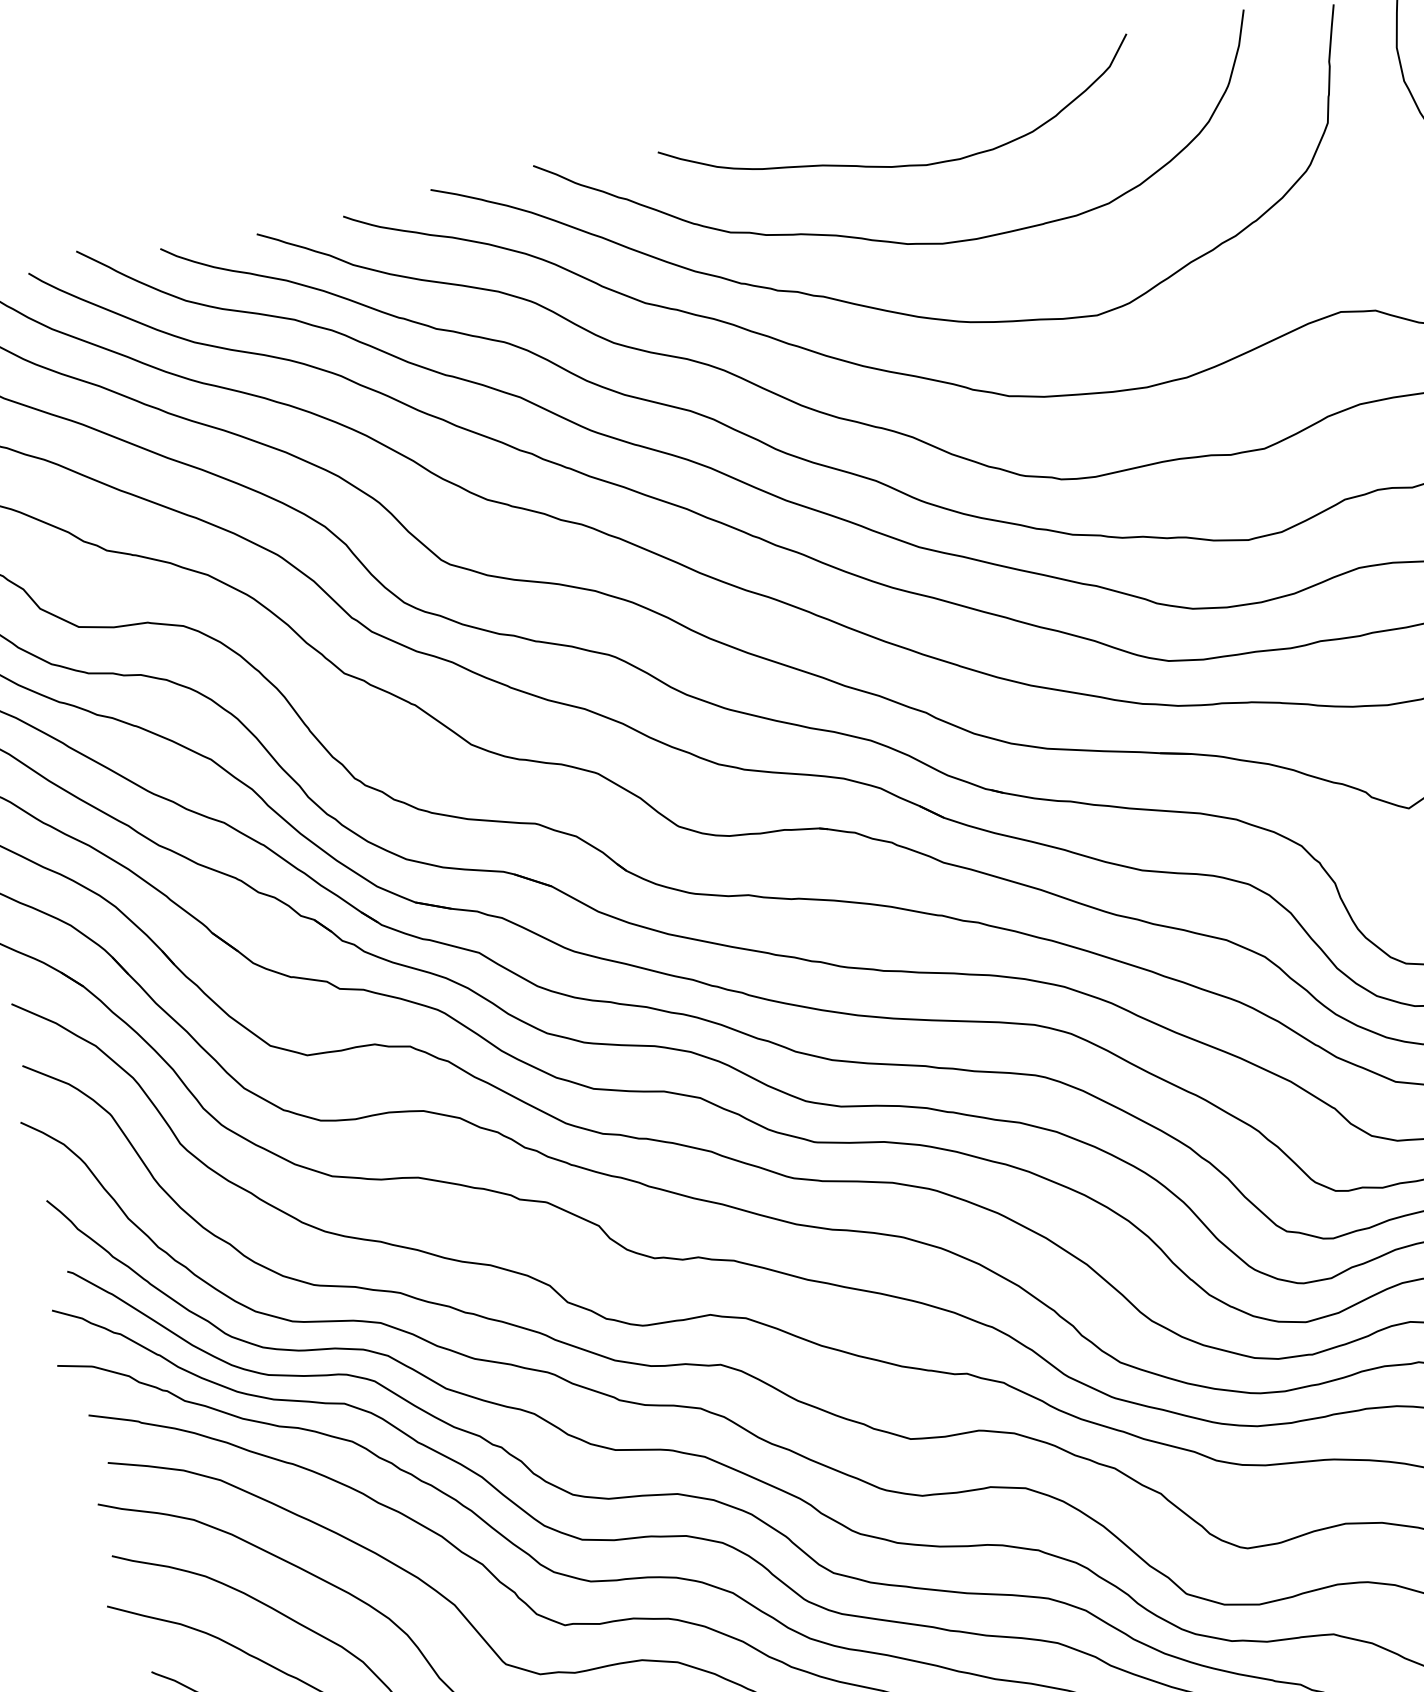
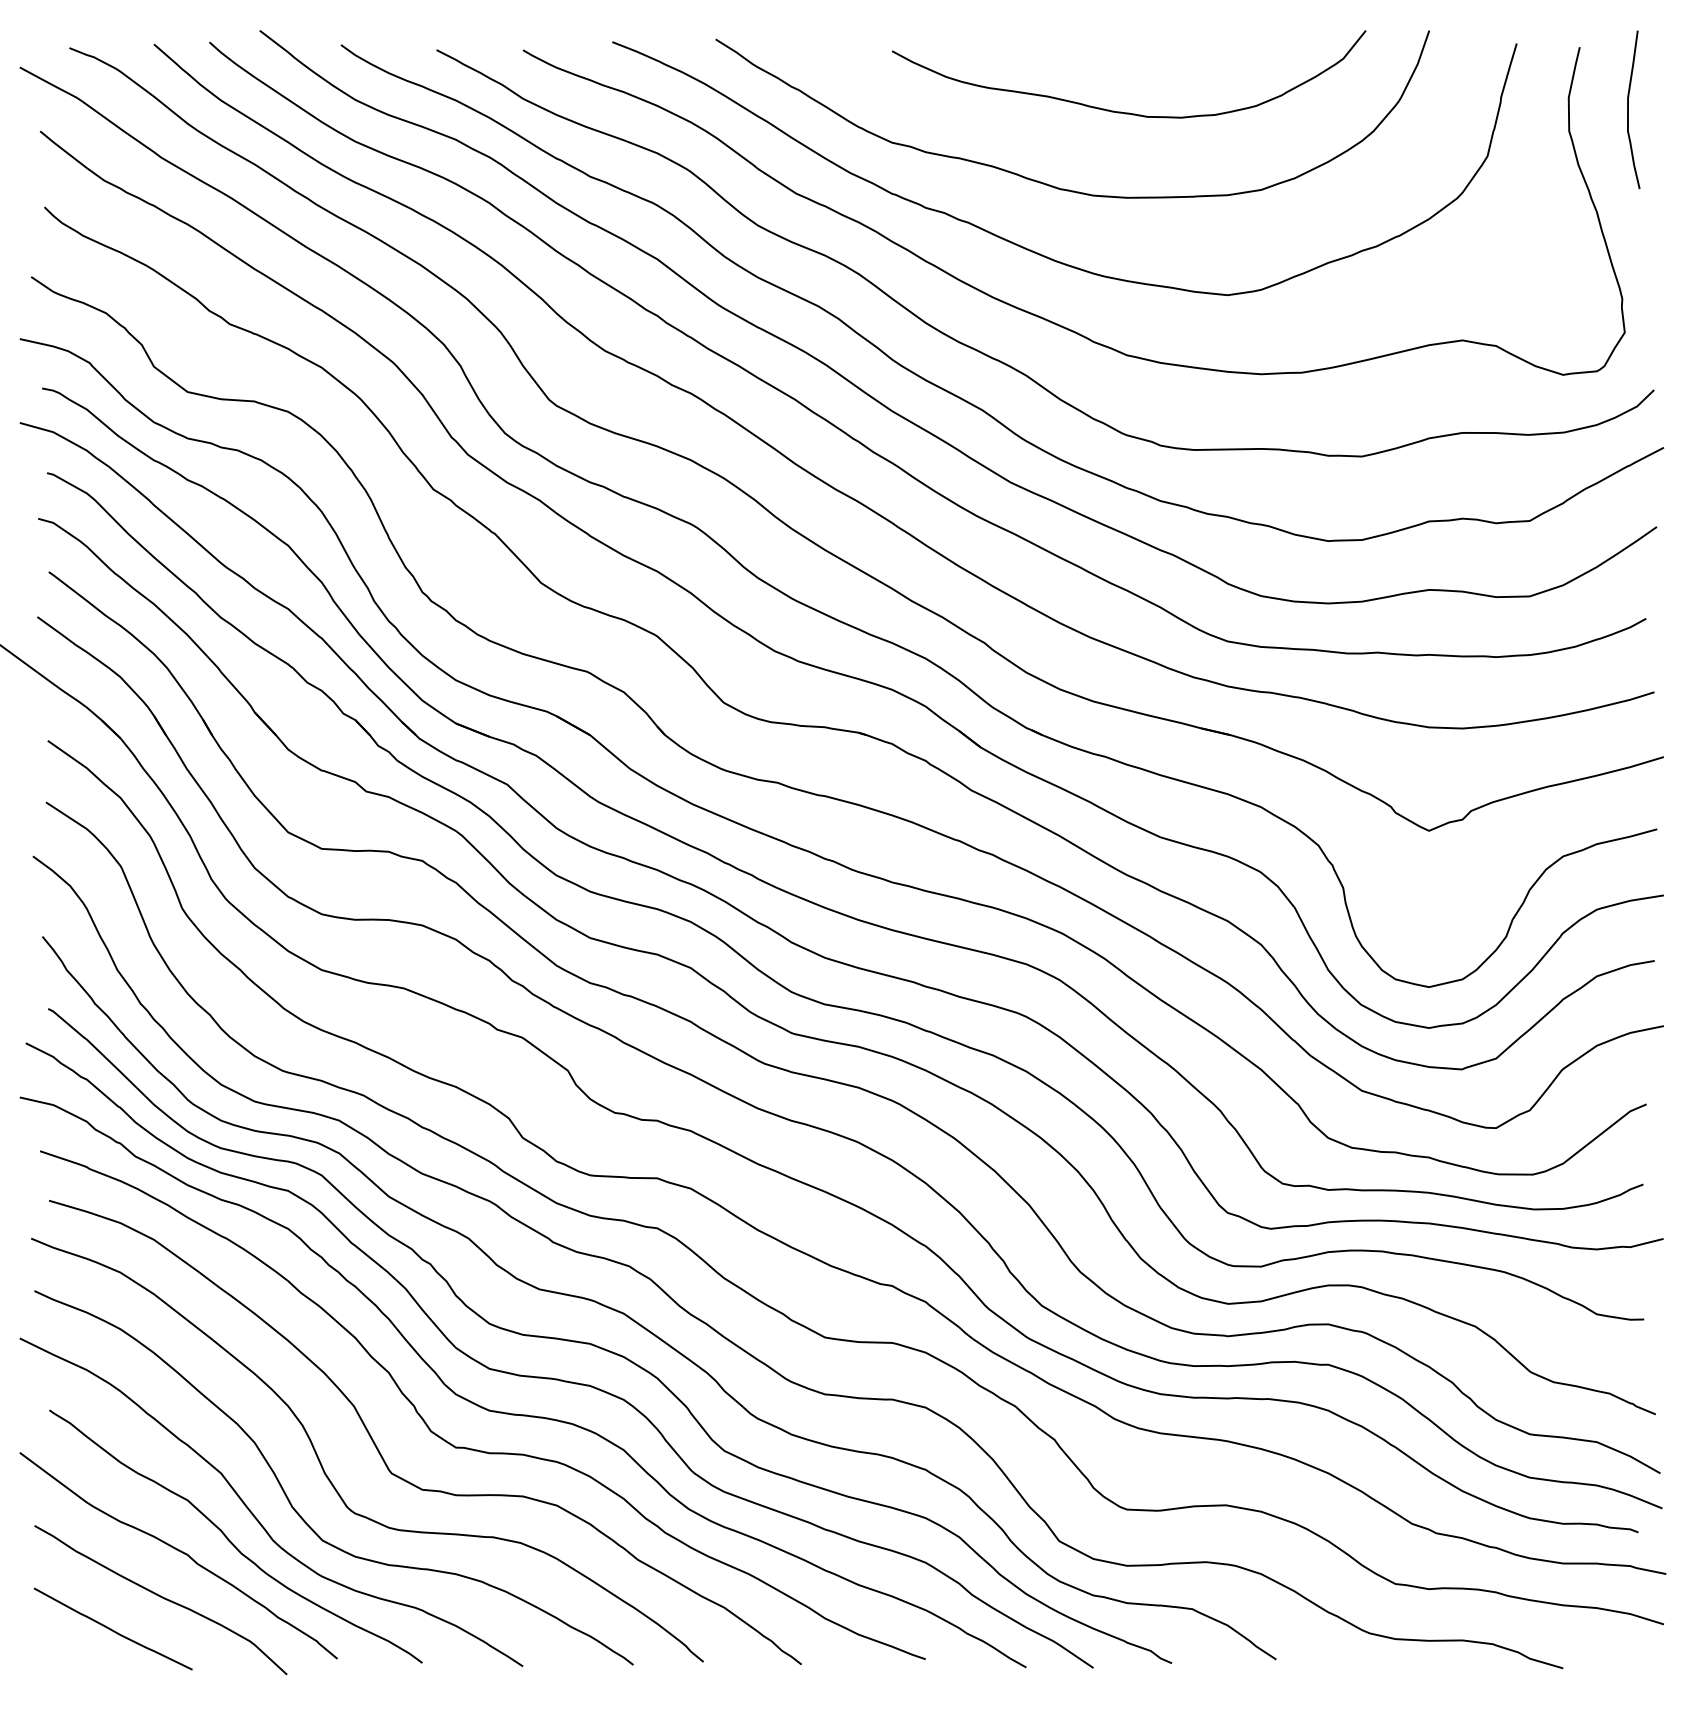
curve: (899, 165) -> (1121, 111), moved

